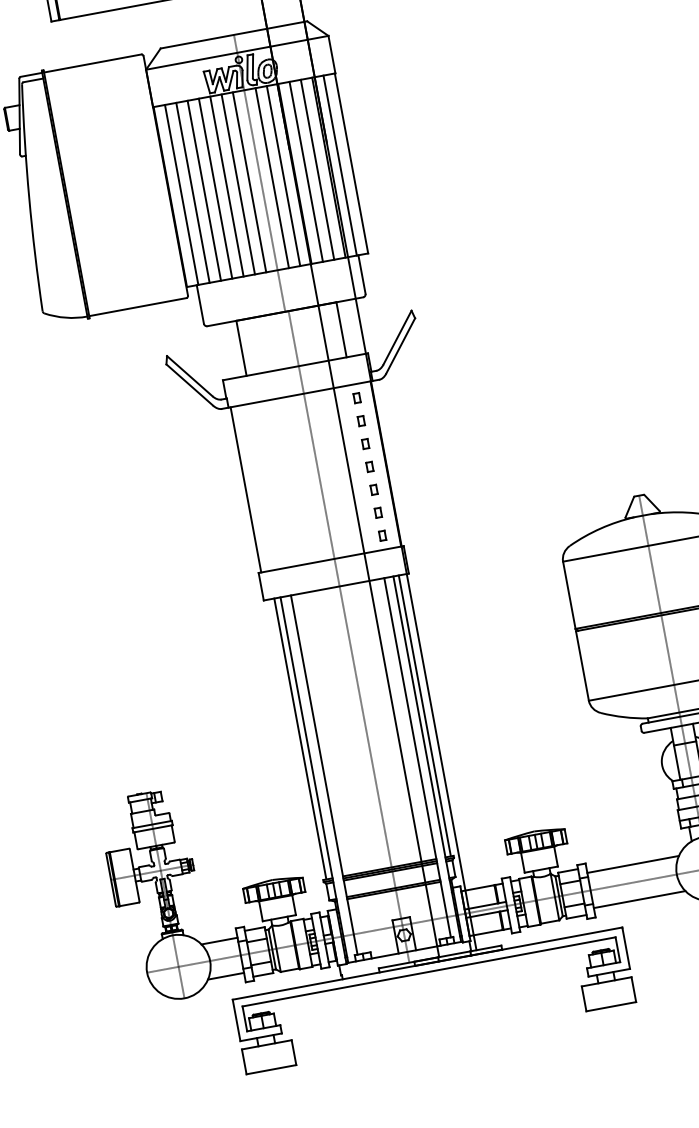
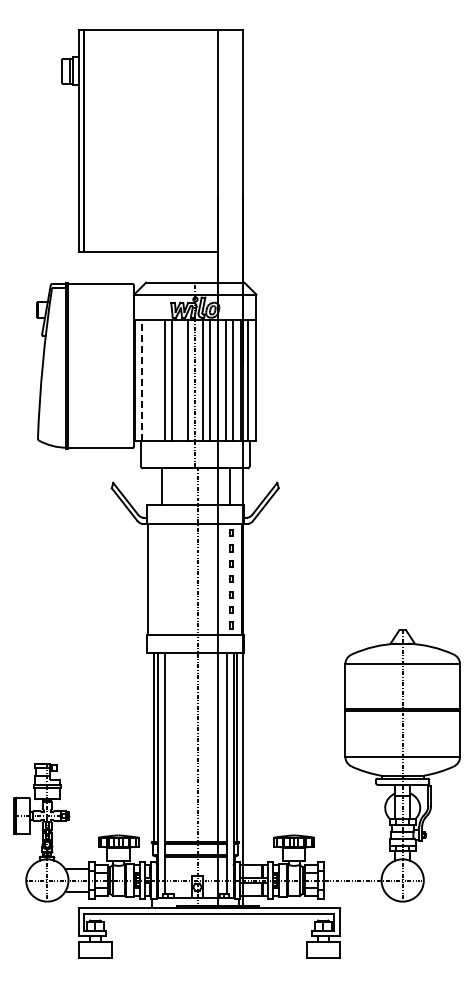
line: (238, 183) -> (180, 379), removed
line: (204, 189) -> (157, 379), removed
line: (192, 191) -> (149, 379), removed
line: (182, 193) -> (142, 379), solid -> dashed
line: (633, 864) -> (354, 868), removed
line: (639, 899) -> (354, 892), removed

